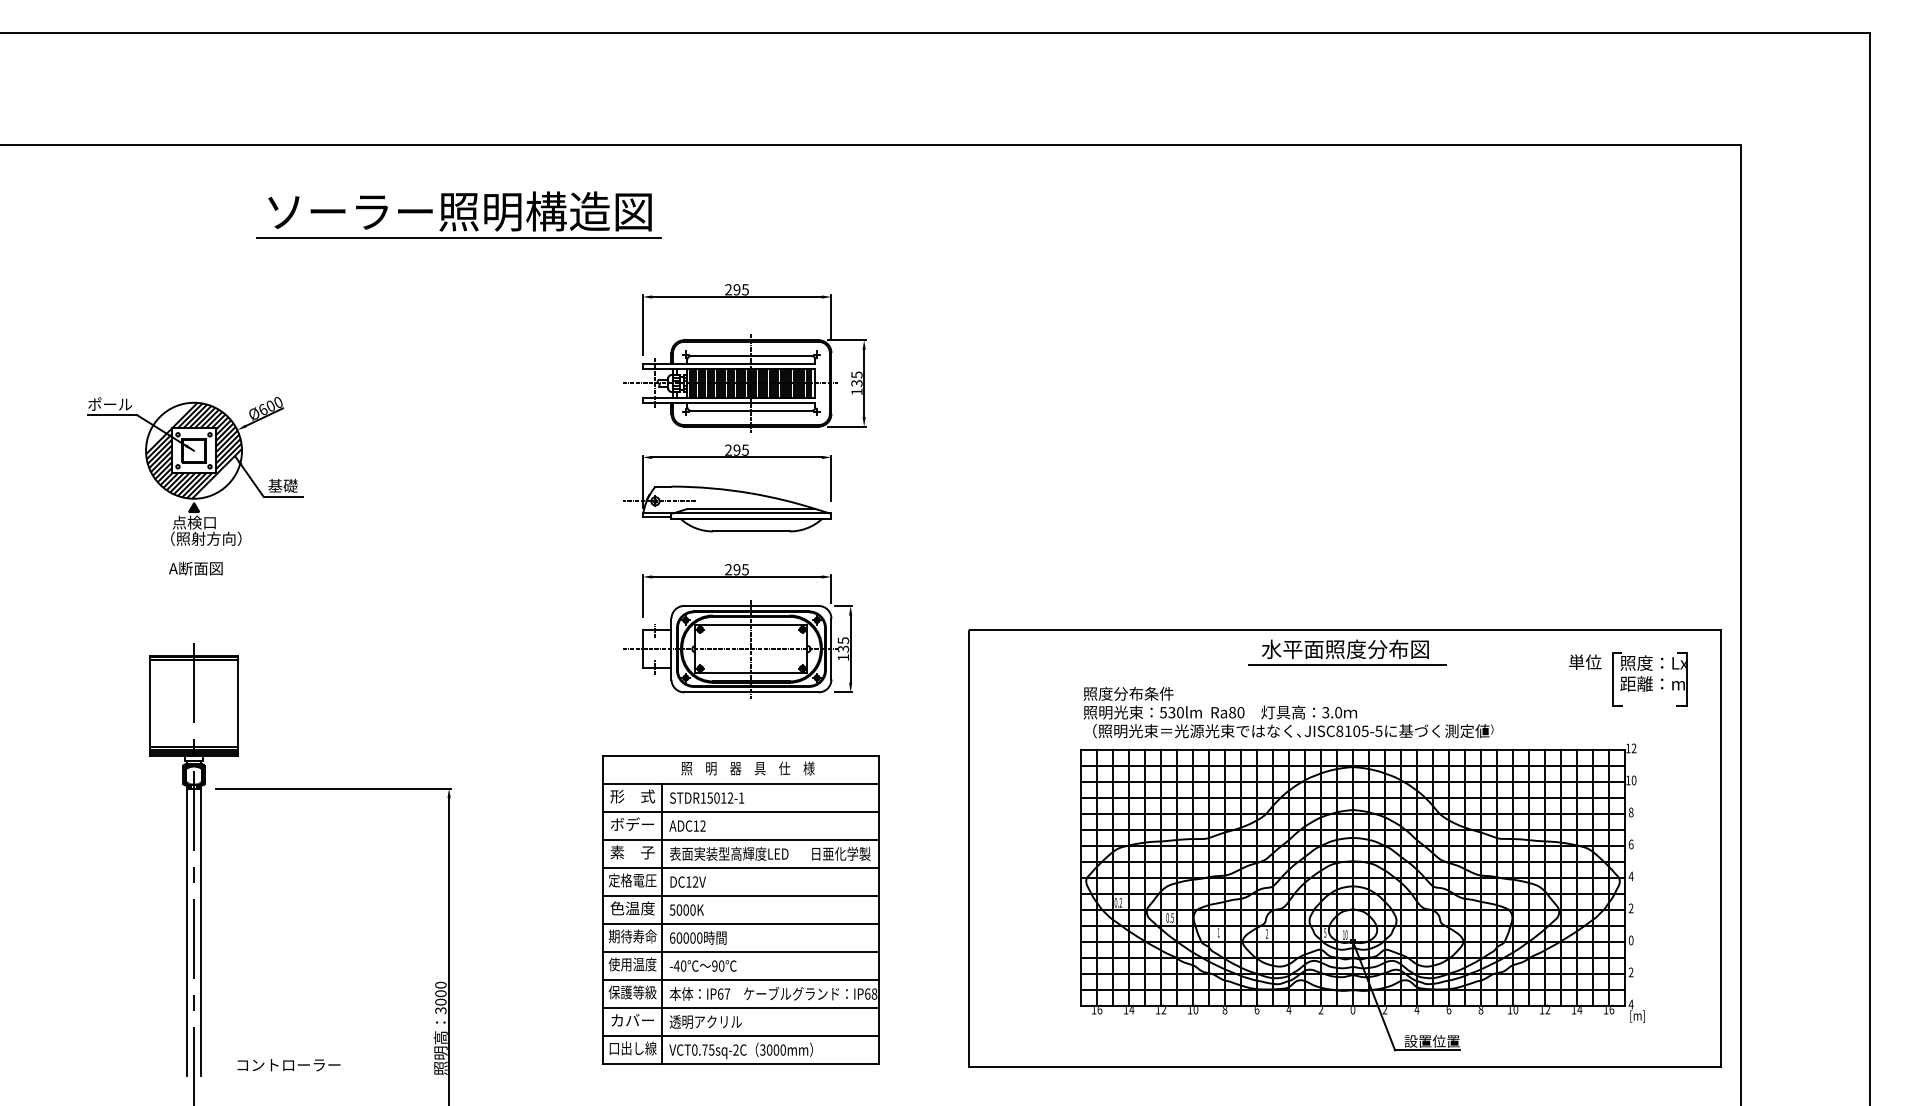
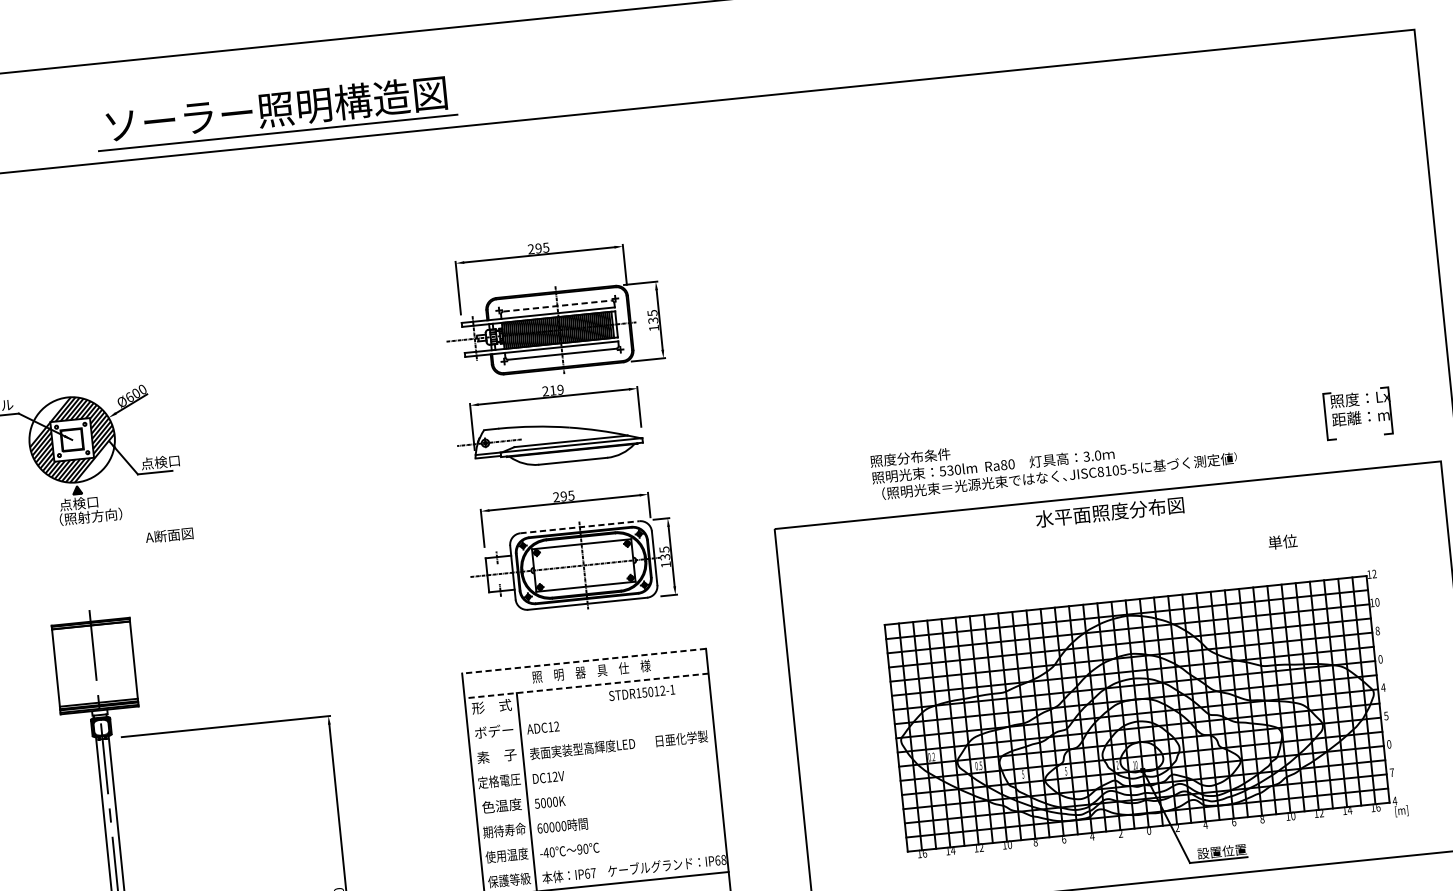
part: (458, 214) -> (275, 112), moved
line: (751, 356) -> (557, 306), solid -> dashed
text: (740, 449) -> (556, 389), 295 -> 219
text: (289, 485) -> (159, 462), 基礎 -> 点検口
text: (195, 568) -> (169, 535), moved
line: (751, 605) -> (579, 526), solid -> dashed
text: (1585, 661) -> (1282, 541), moved
line: (1347, 665) -> (1113, 526), removed
part: (1649, 679) -> (1357, 413), moved
text: (1288, 712) -> (1053, 459), moved
line: (740, 756) -> (583, 661), solid -> dashed
line: (740, 784) -> (586, 686), solid -> dashed
text: (707, 797) -> (642, 692), moved
line: (740, 812) -> (588, 711), removed
line: (740, 840) -> (591, 735), removed
text: (1631, 843) -> (1380, 658), 6 -> 0
line: (740, 868) -> (593, 760), removed
line: (740, 896) -> (596, 785), removed
text: (1631, 908) -> (1386, 716), 2 -> 5
line: (740, 924) -> (598, 810), removed
text: (1218, 932) -> (1022, 774), 1 -> 5
text: (1325, 932) -> (1117, 764), 5 -> 2
text: (1267, 933) -> (1066, 770), 2 -> 5
line: (740, 952) -> (601, 835), removed
text: (1630, 972) -> (1391, 772), 2 -> 7
line: (740, 980) -> (603, 859), removed

